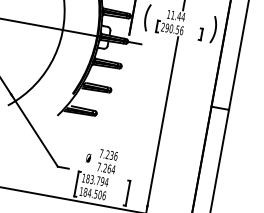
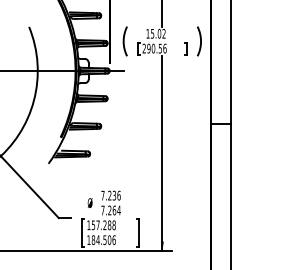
text: (178, 15) -> (158, 33), 11.44 -> 15.02
text: (97, 180) -> (103, 225), 183.794 -> 157.288

